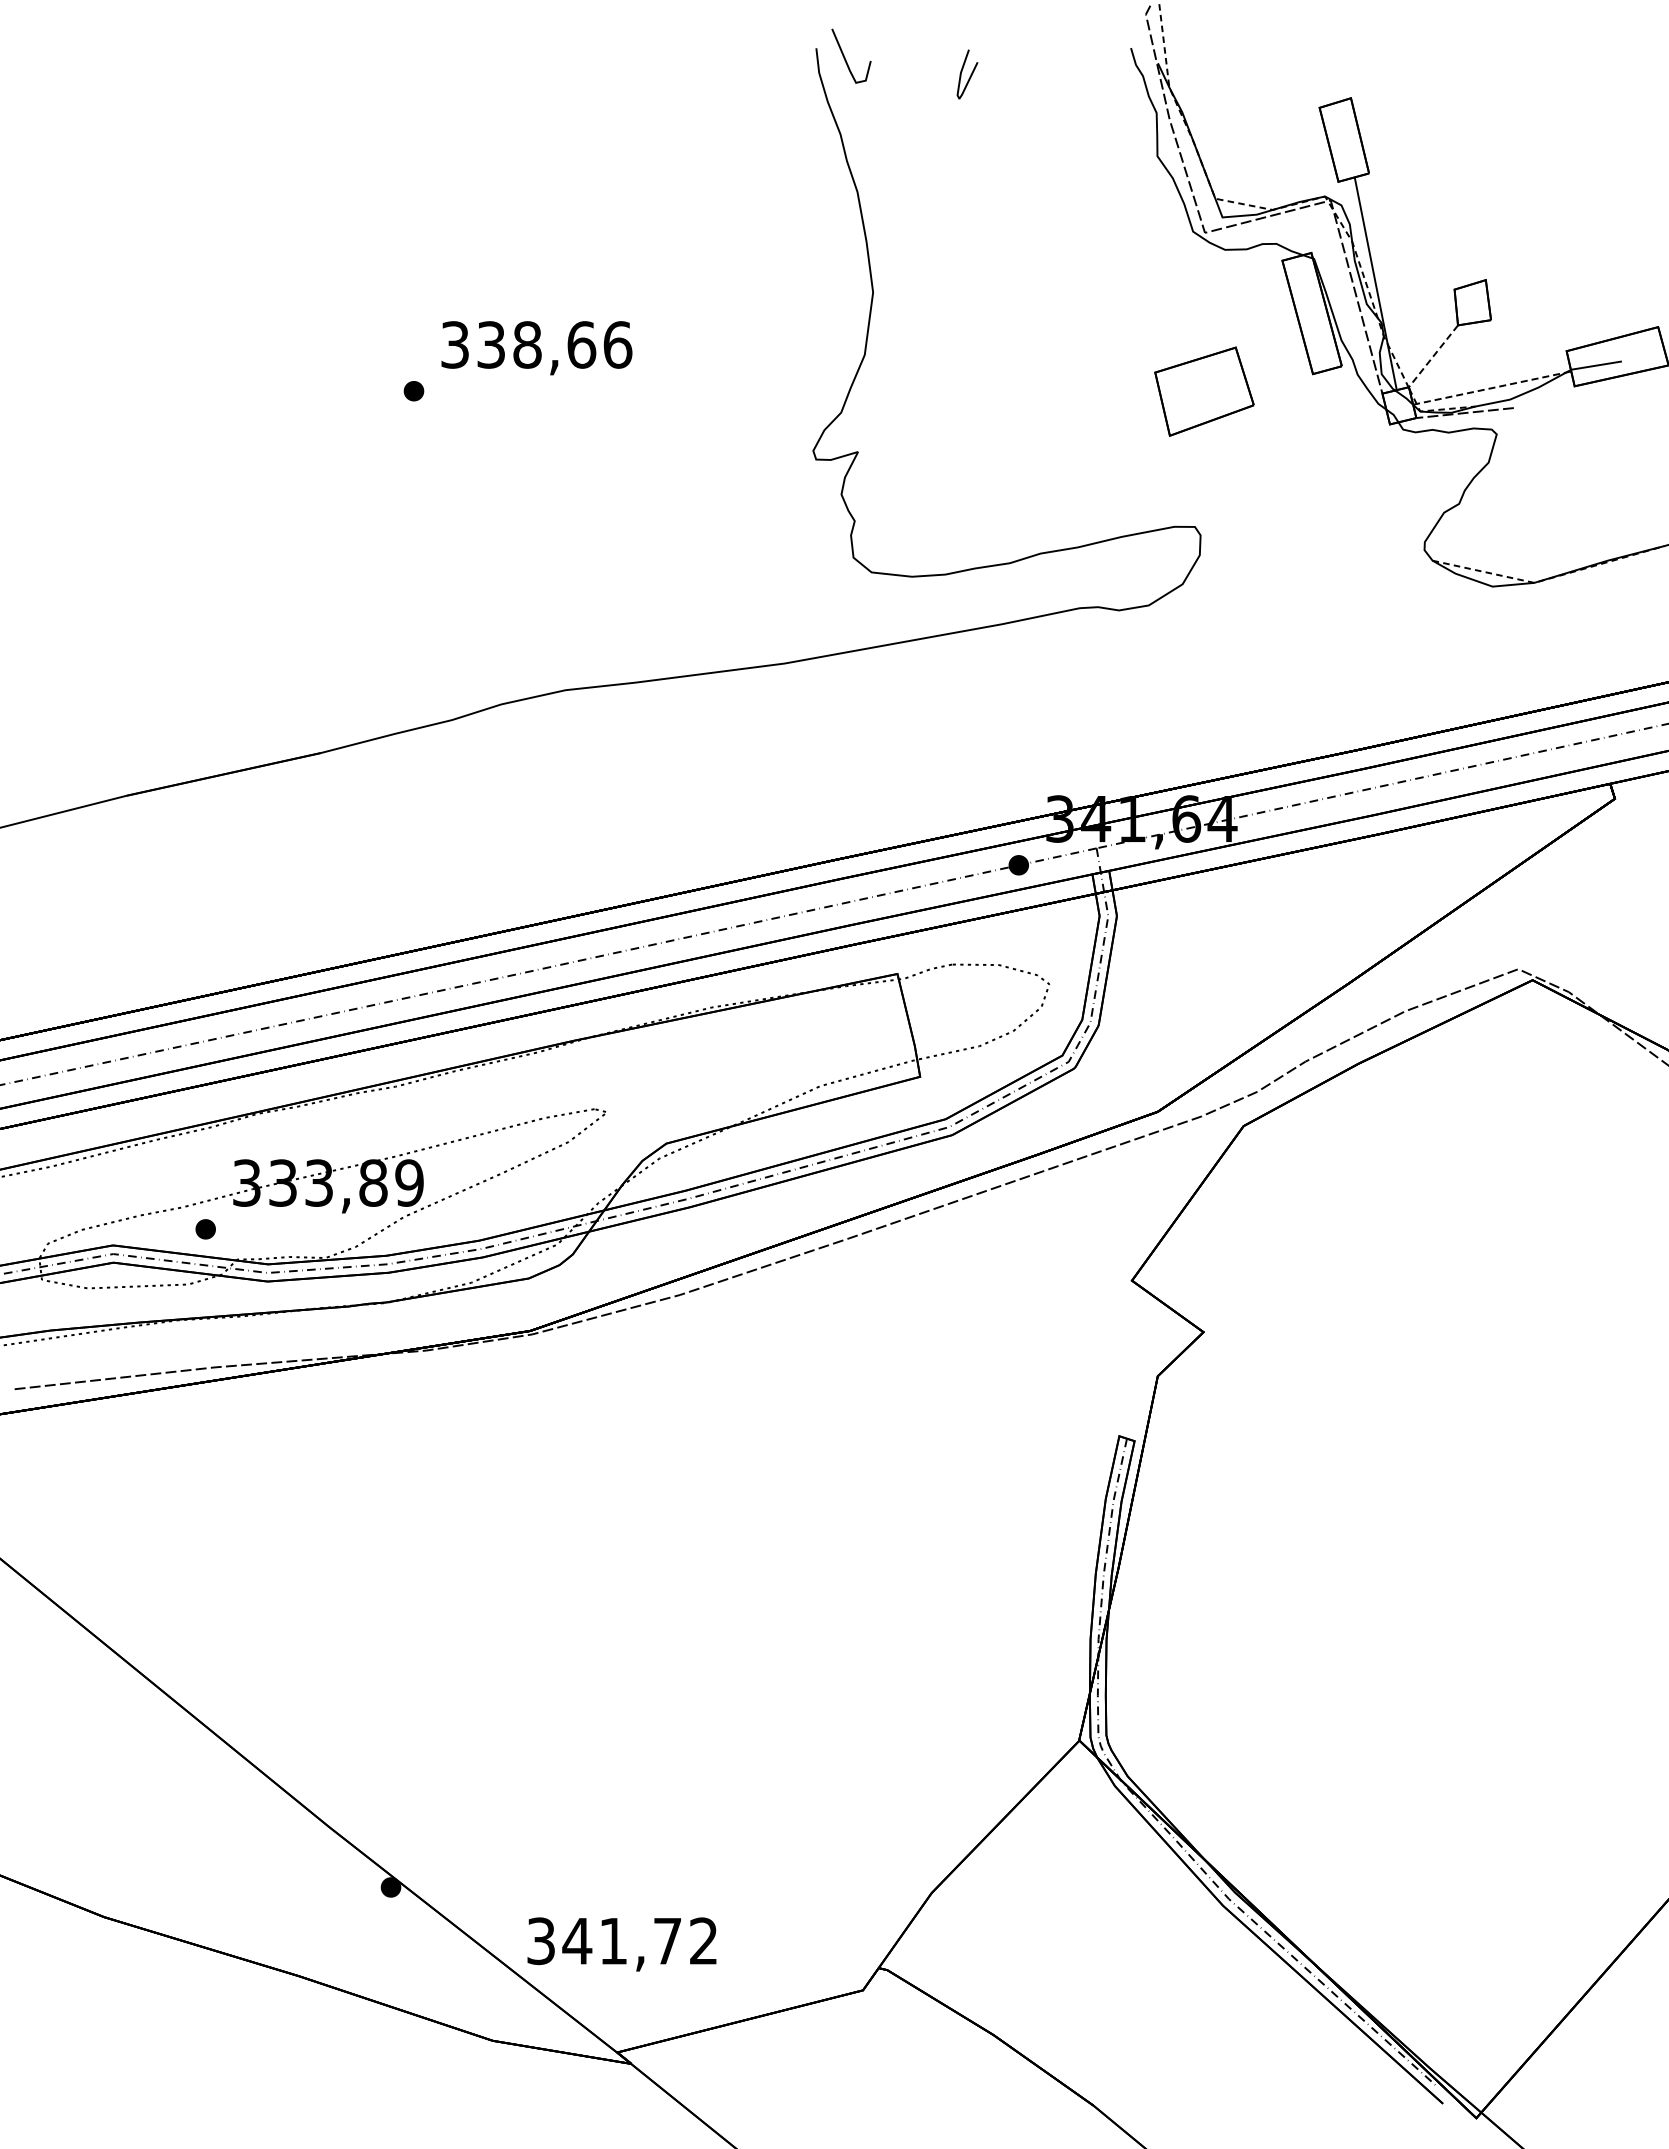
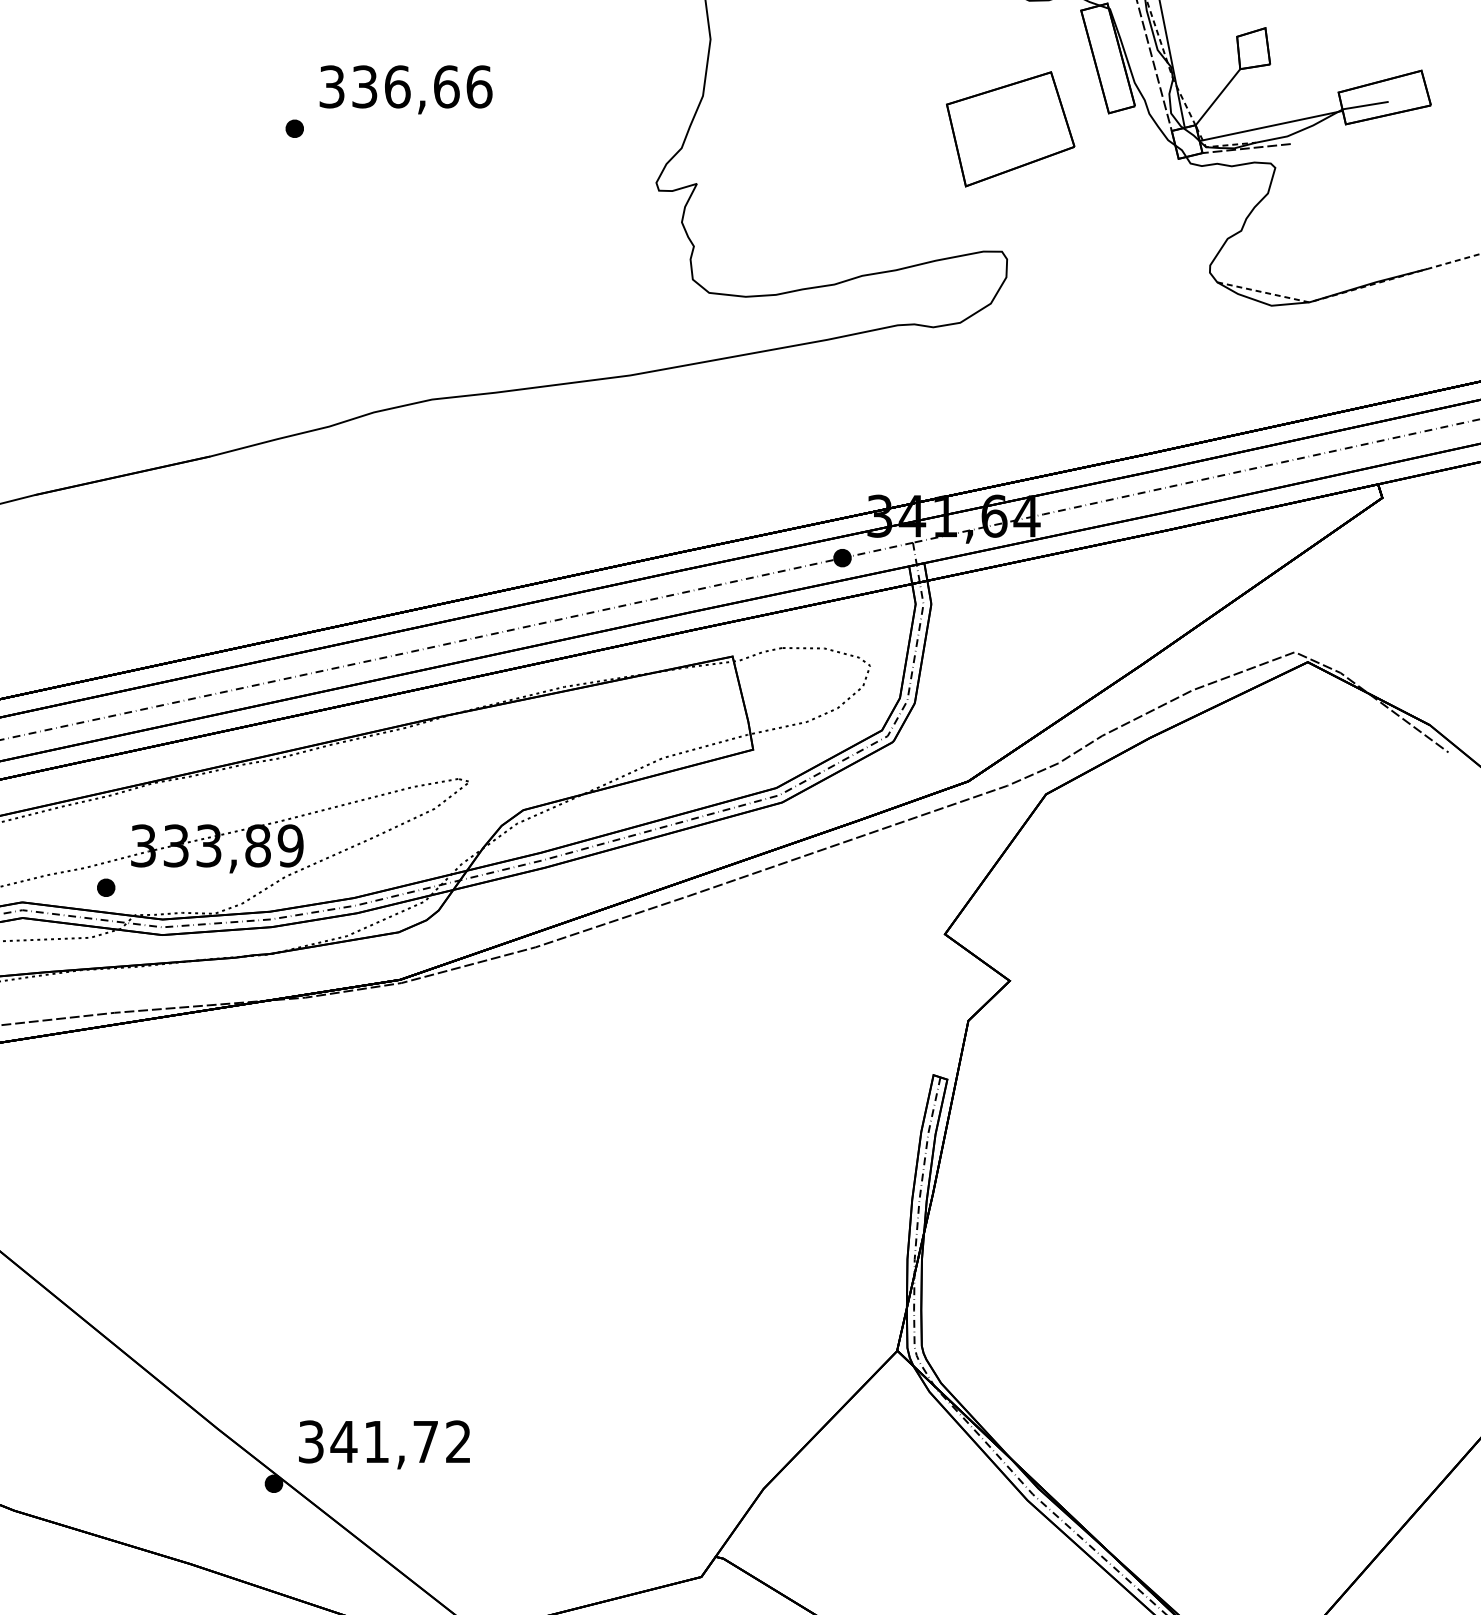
text: (527, 344) -> (397, 86), 338,66 -> 336,66
line: (1433, 356) -> (1218, 97), dashed -> solid
line: (1492, 388) -> (1271, 126), dashed -> solid
part: (1204, 391) -> (1010, 129), size x1.43
text: (621, 1944) -> (383, 1444), moved

